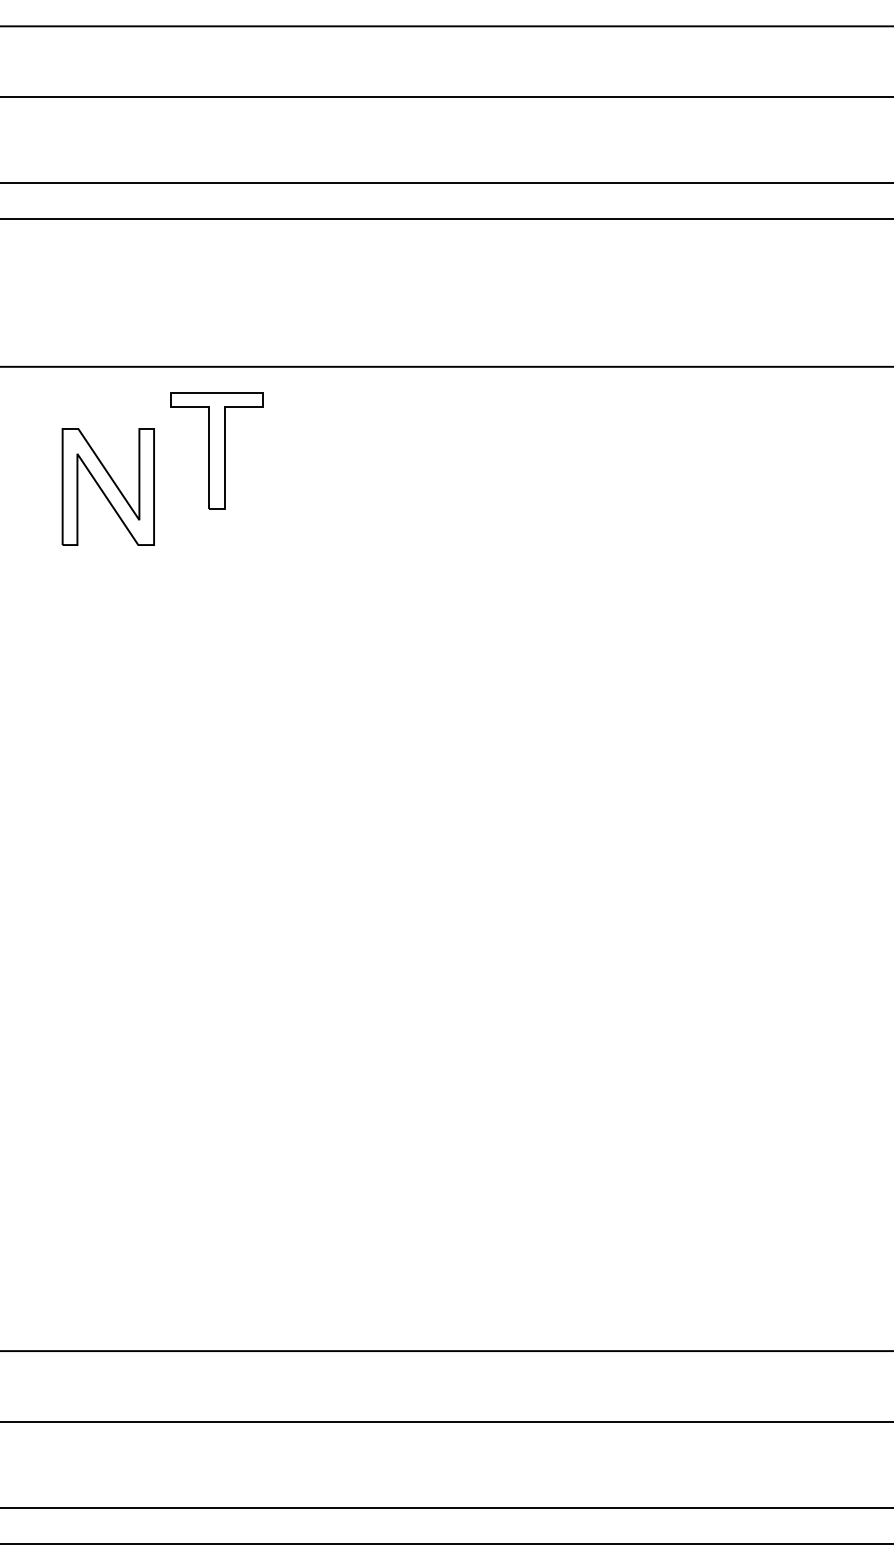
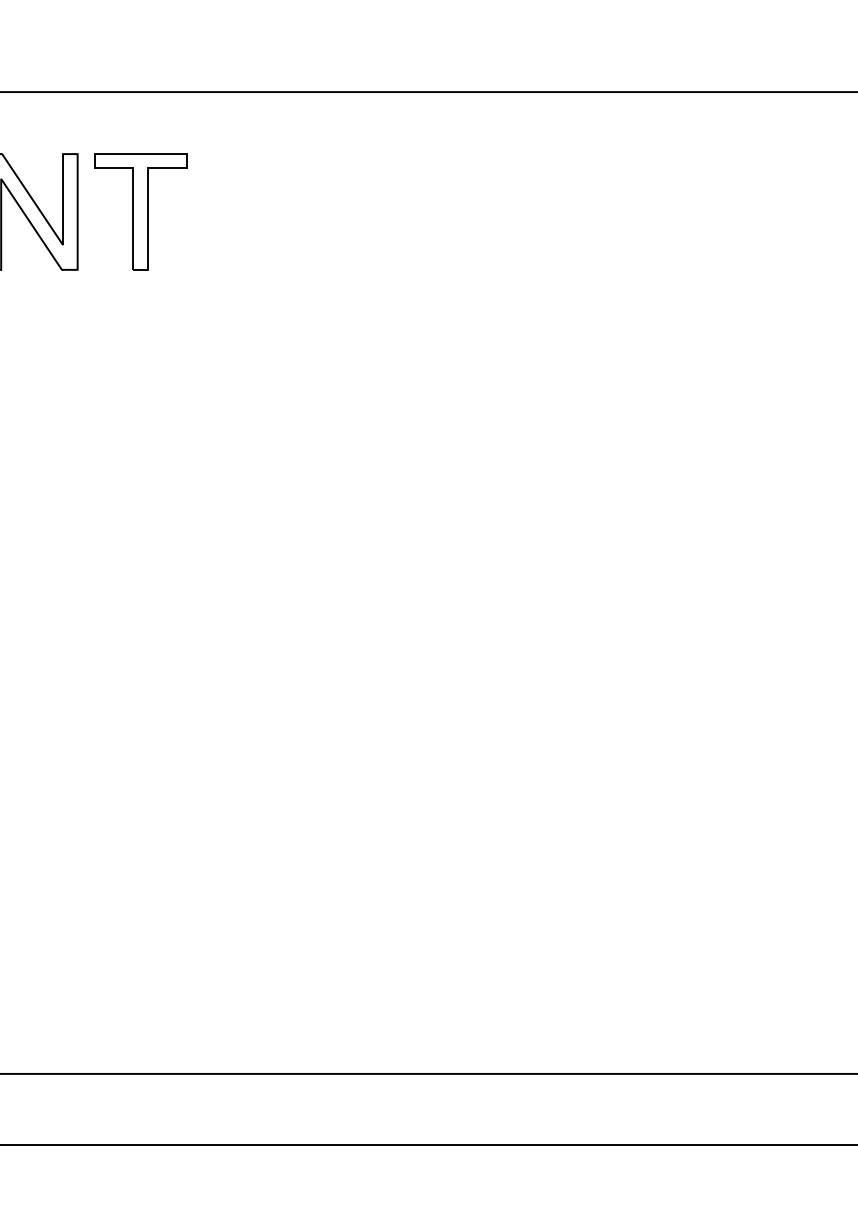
part: (216, 450) -> (139, 211), moved

